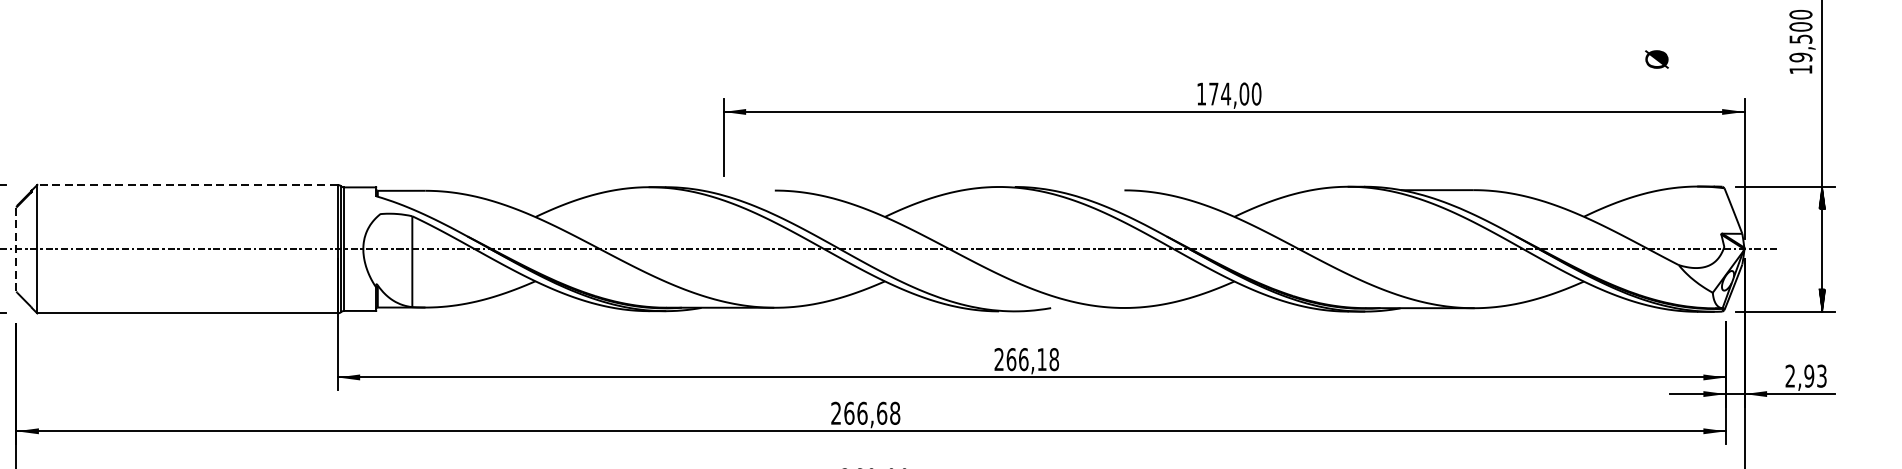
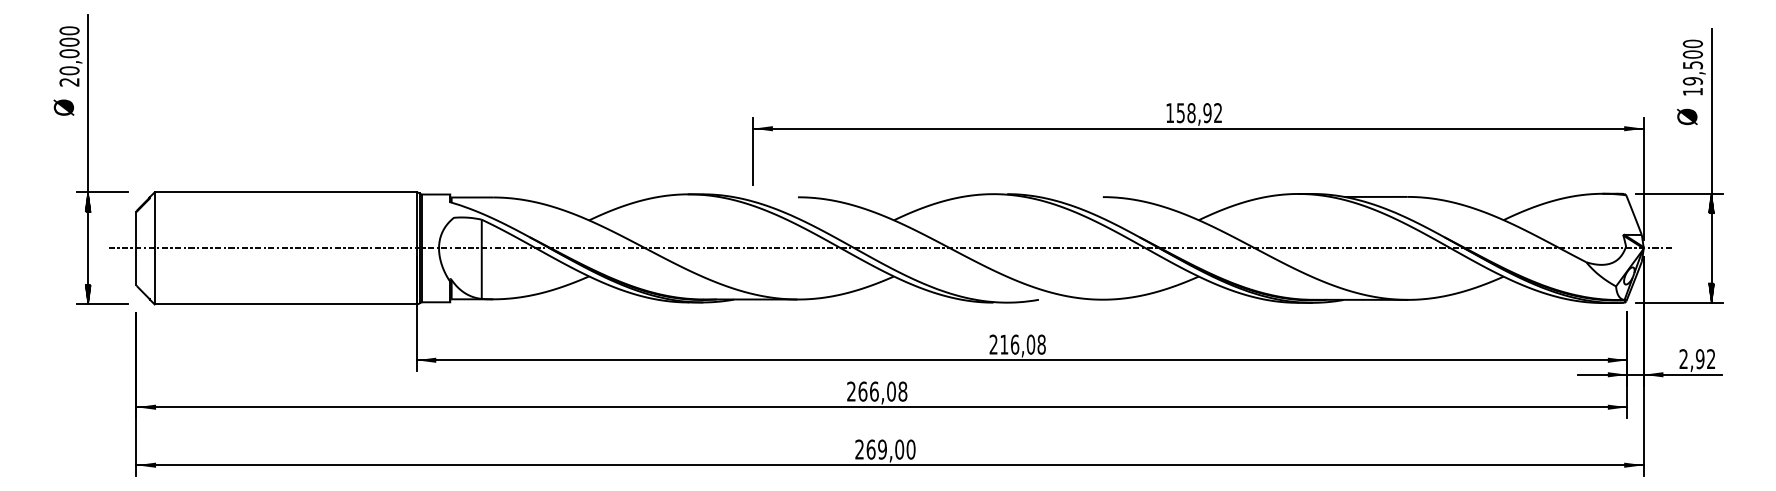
text: (1657, 58) -> (1687, 116), moved
text: (1235, 94) -> (1199, 113), 174,00 -> 158,92
line: (187, 185) -> (285, 192), dashed -> solid
line: (16, 249) -> (136, 248), dashed -> solid
text: (1026, 359) -> (1017, 344), 266,18 -> 216,08
text: (1822, 376) -> (1711, 359), 2,93 -> 2,92
text: (882, 413) -> (891, 391), 266,68 -> 266,08

